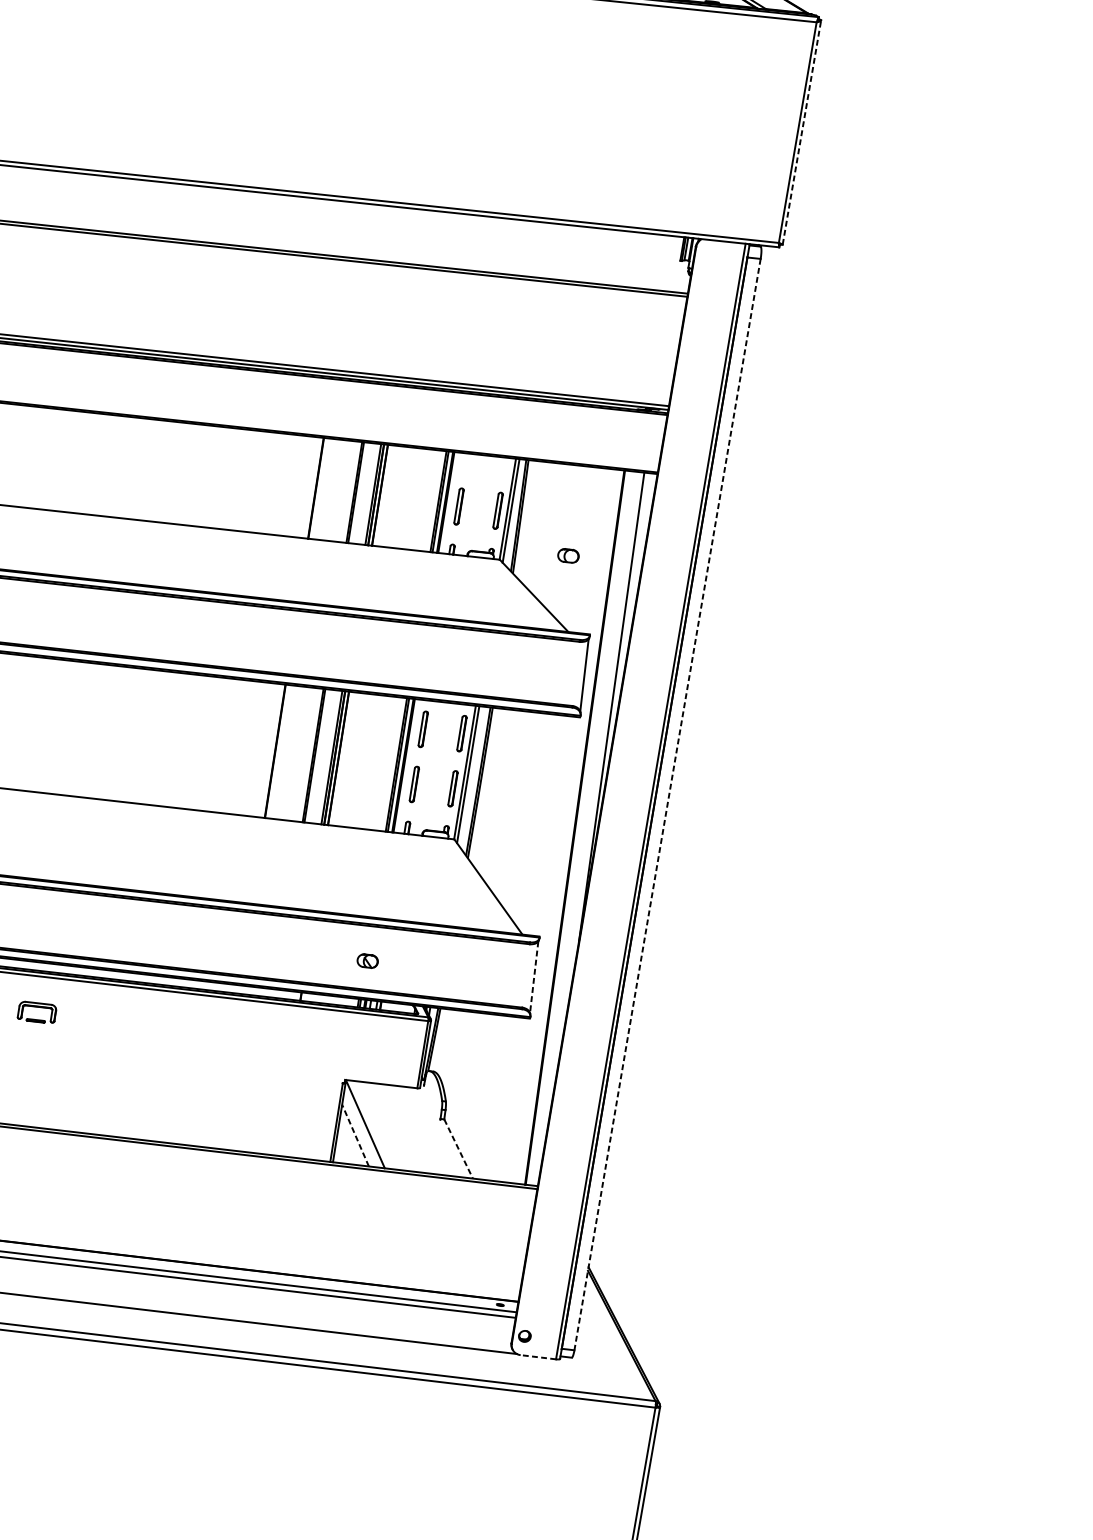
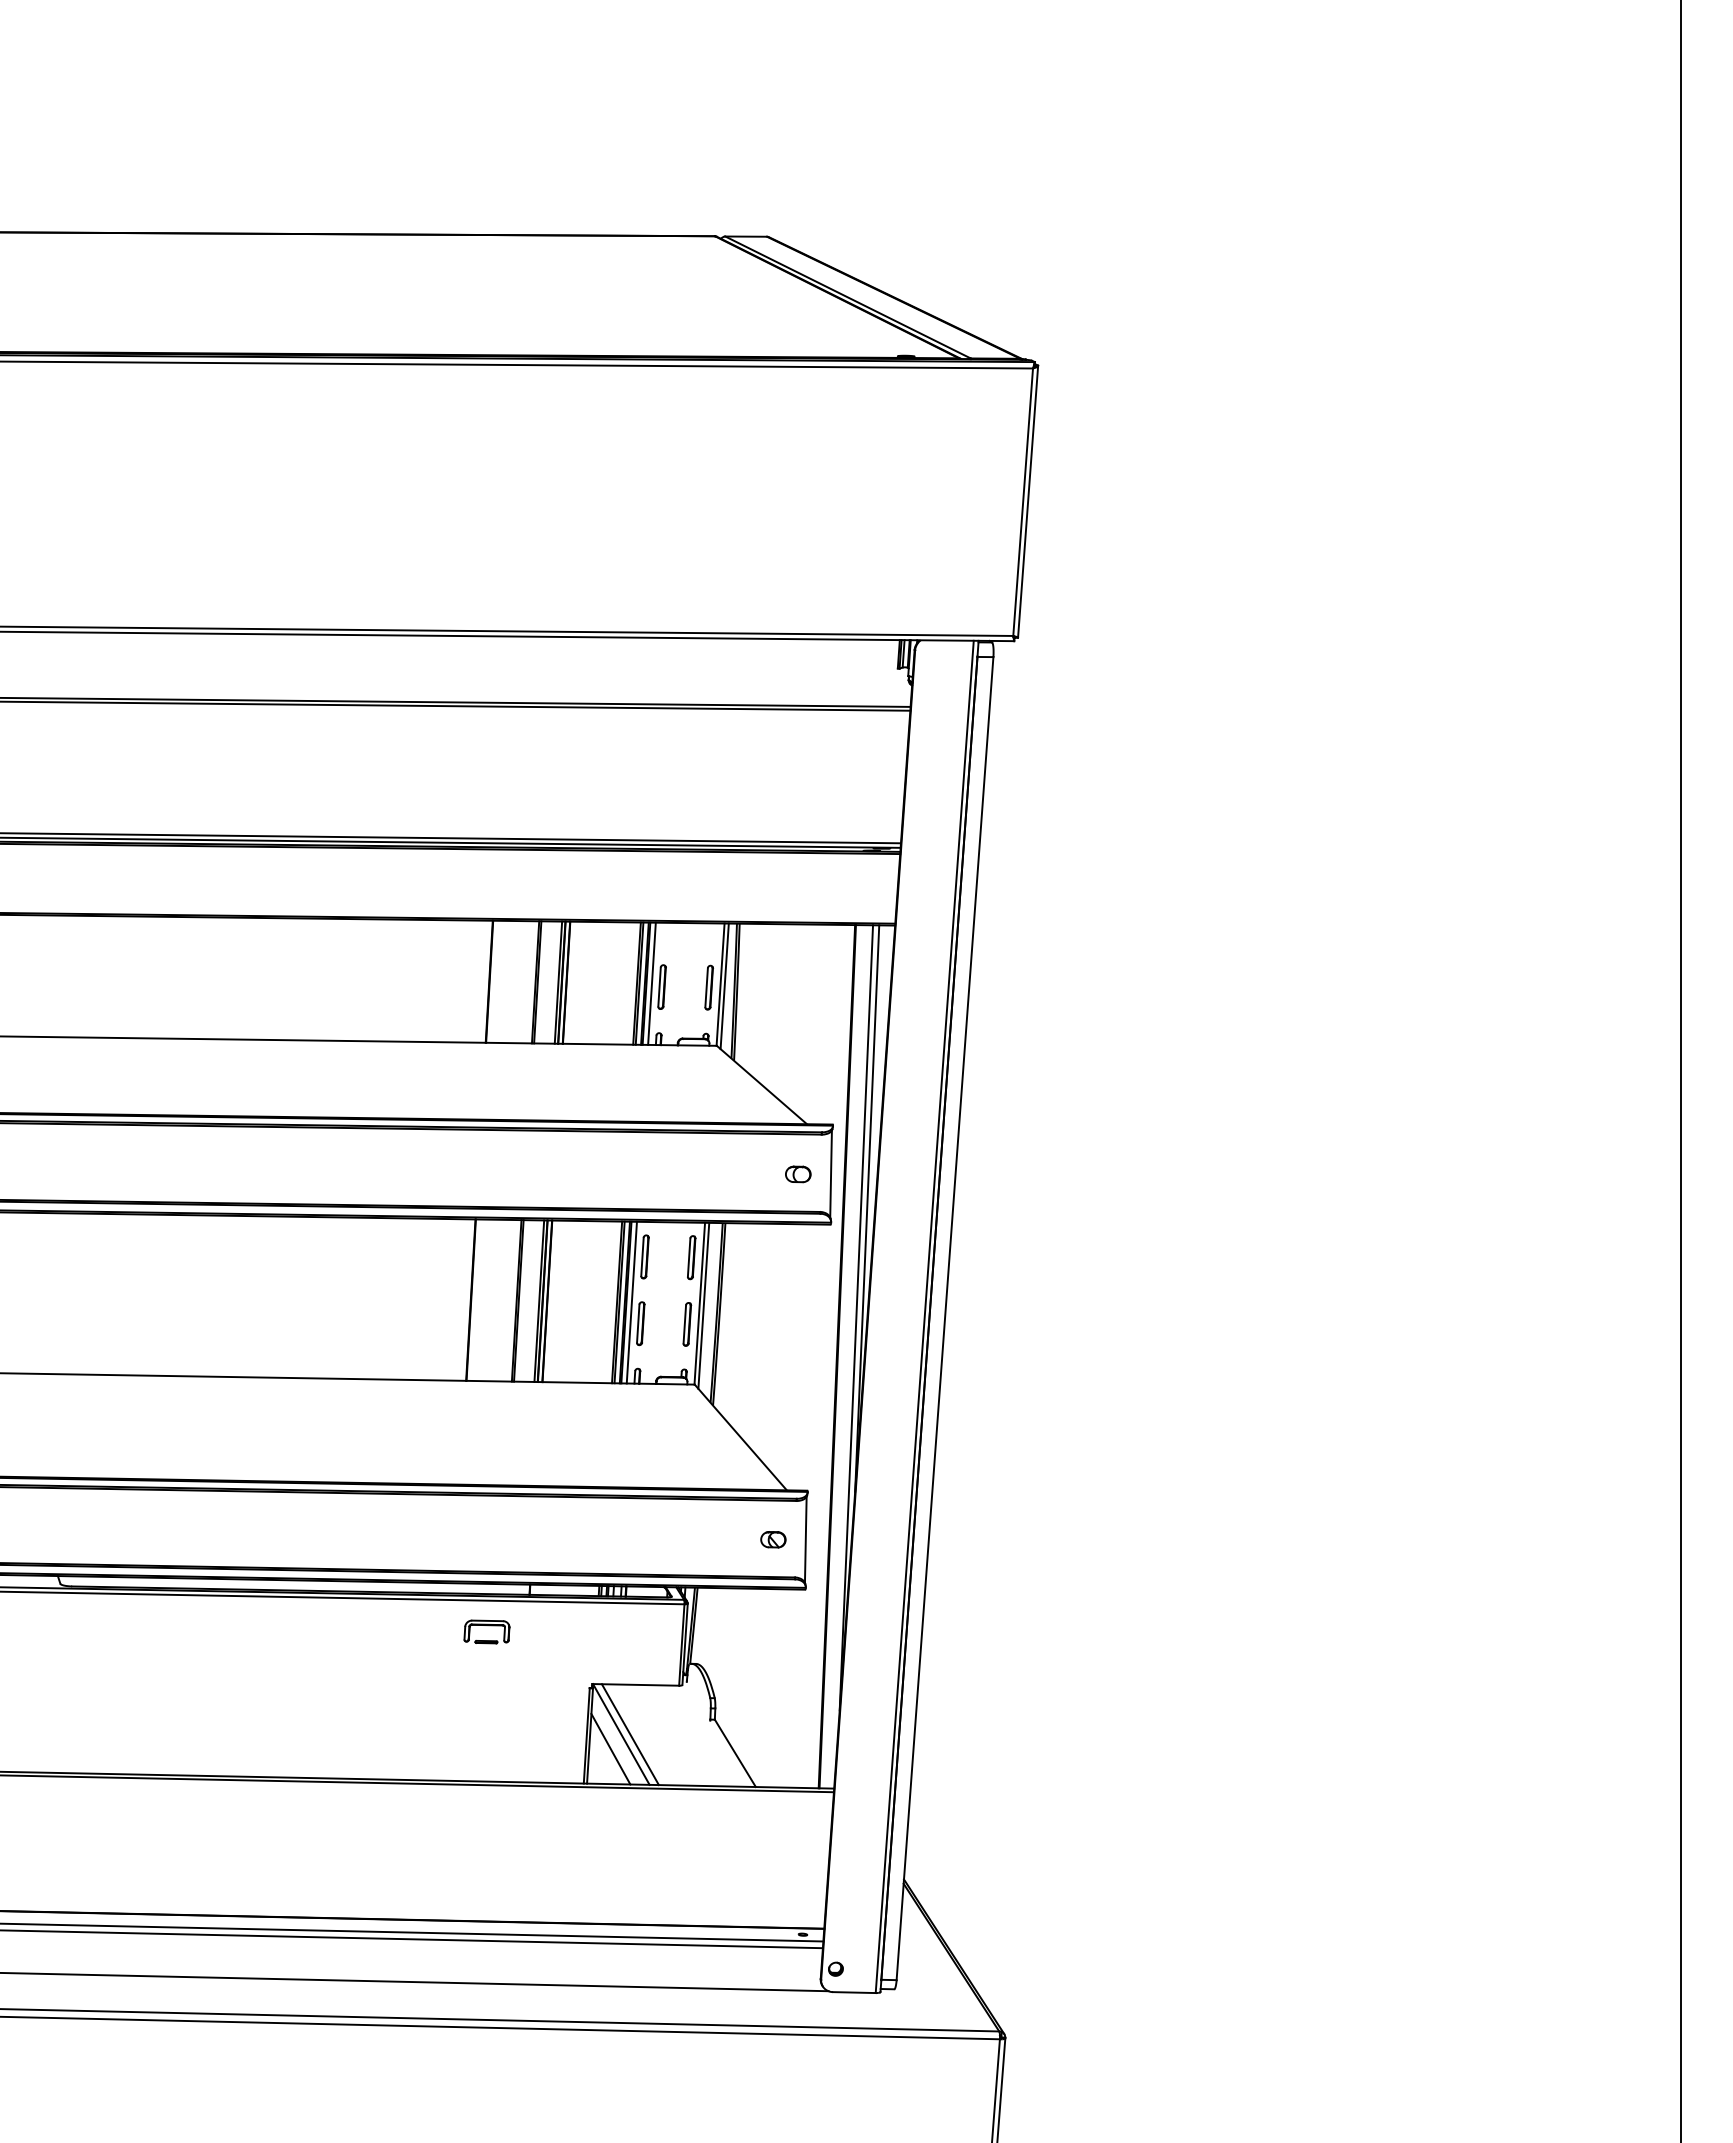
line: (802, 132) -> (1028, 501), dashed -> solid
line: (450, 502) -> (651, 983), added
part: (568, 556) -> (798, 1174), moved
line: (408, 766) -> (631, 1302), added
line: (594, 796) -> (856, 1317), added
line: (667, 805) -> (944, 1319), dashed -> solid
part: (367, 960) -> (773, 1539), moved
line: (533, 977) -> (805, 1540), dashed -> solid
part: (36, 1012) -> (486, 1631), moved
line: (372, 1124) -> (629, 1734), added
line: (355, 1134) -> (610, 1748), dashed -> solid
line: (458, 1149) -> (735, 1753), dashed -> solid
line: (537, 1357) -> (853, 1992), dashed -> solid

